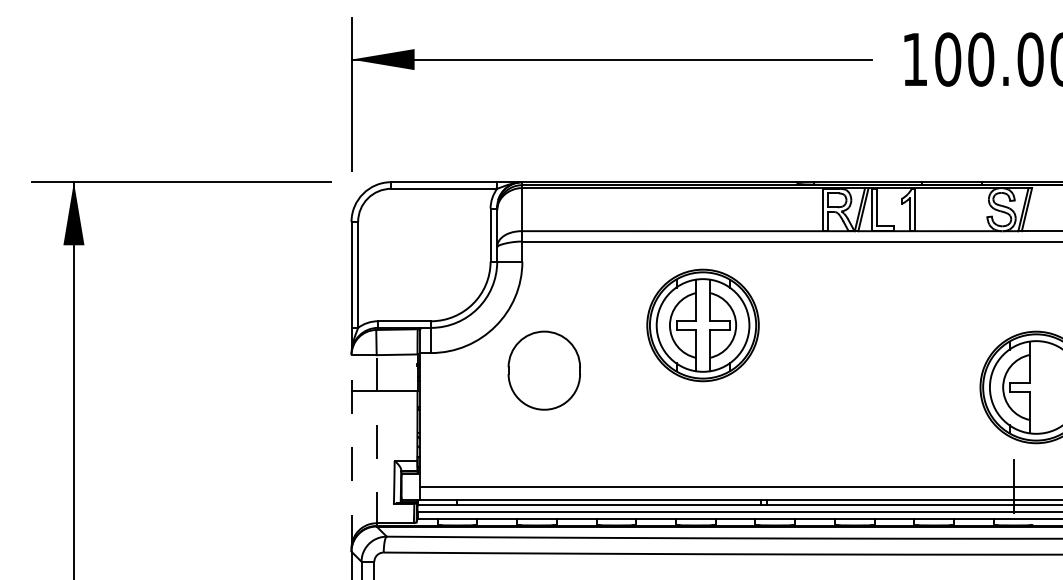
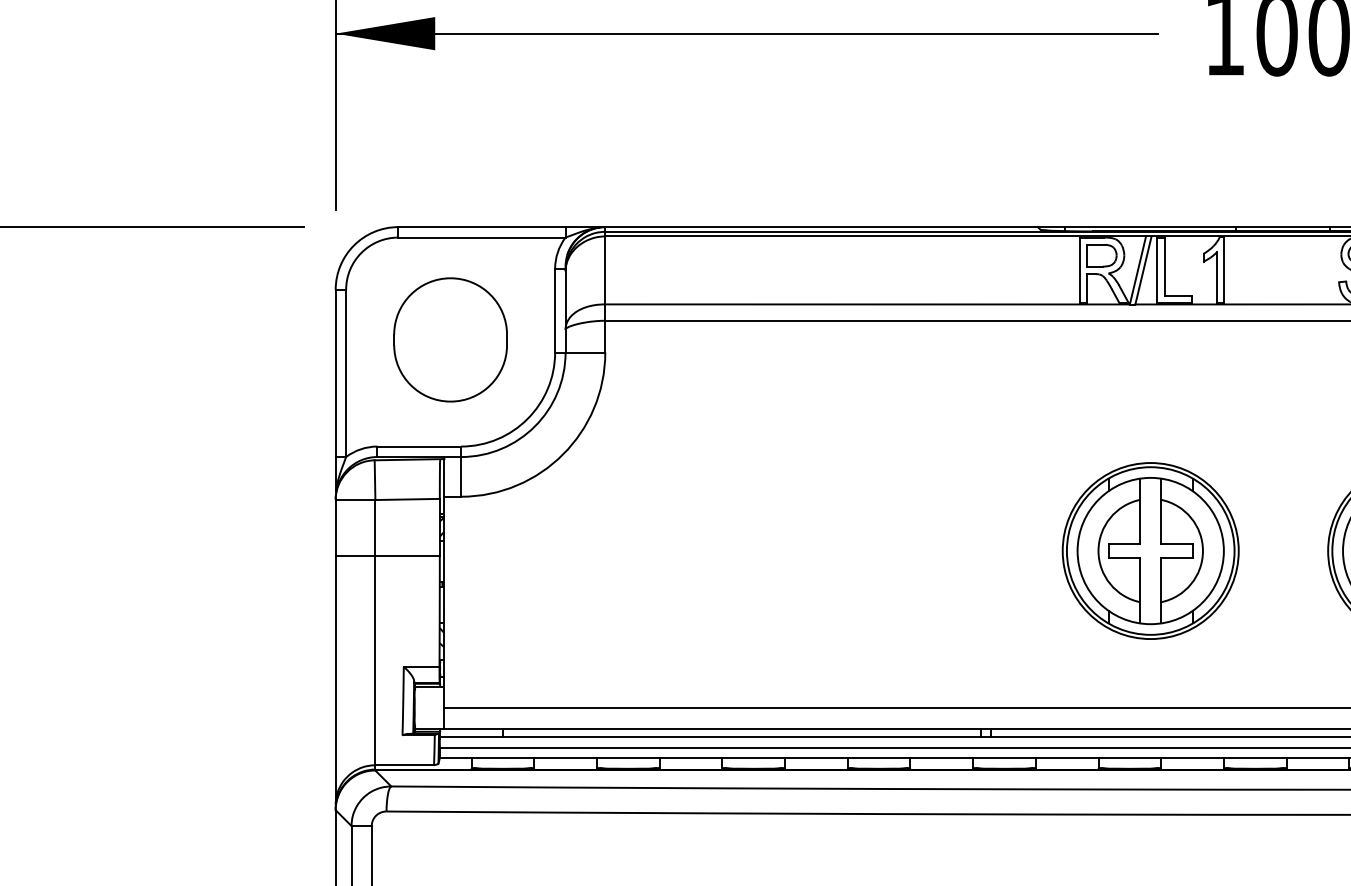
part: (702, 325) -> (1149, 551), moved
part: (543, 370) -> (449, 339), moved
line: (376, 440) -> (375, 634), dashed -> solid
line: (351, 450) -> (335, 650), dashed -> solid

